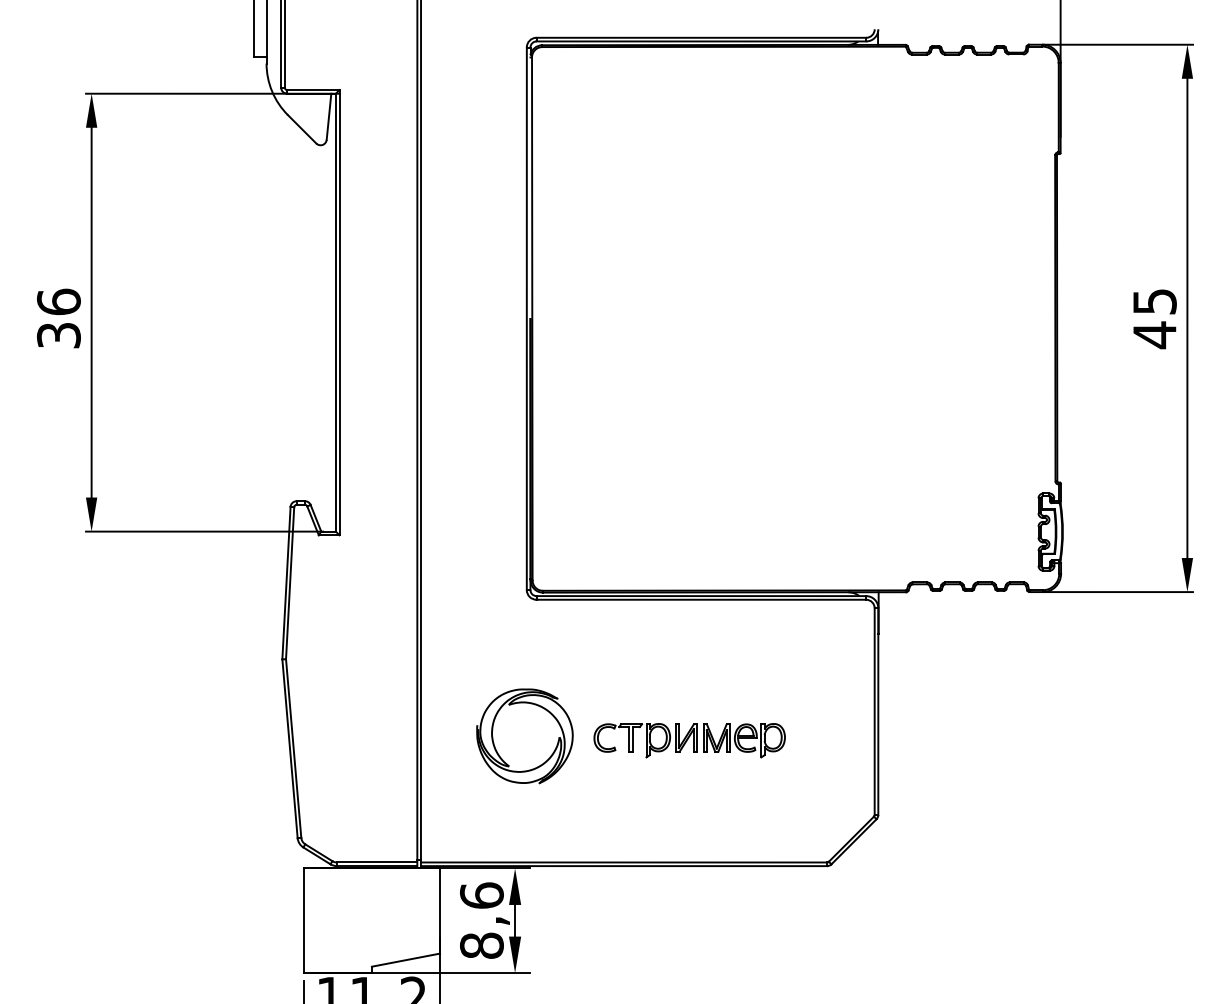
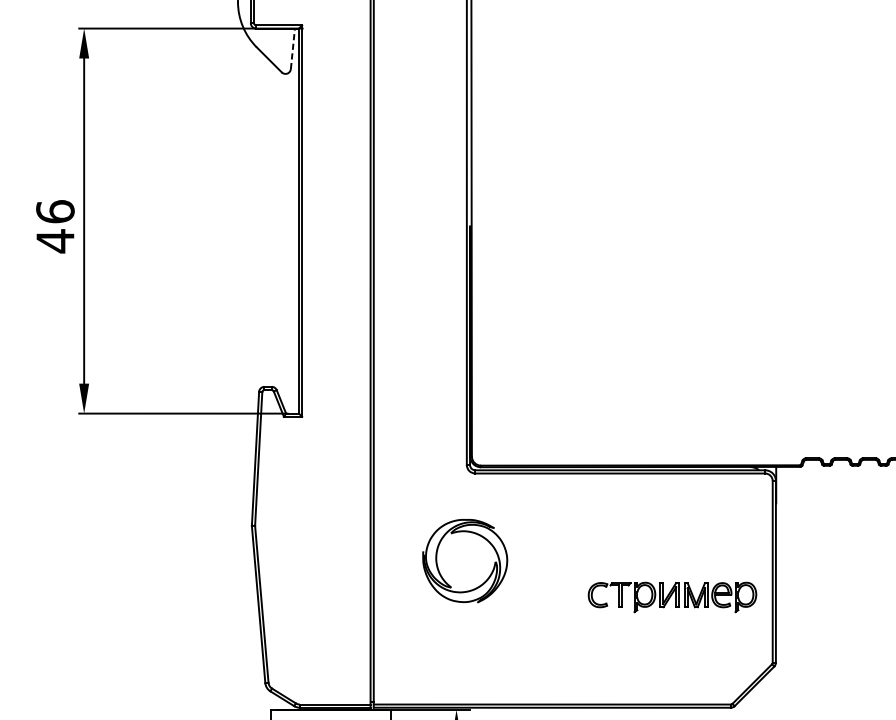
line: (329, 116) -> (293, 48), solid -> dashed
text: (58, 335) -> (55, 241), 36 -> 46
part: (524, 736) -> (464, 561), moved
part: (689, 740) -> (672, 597), moved

